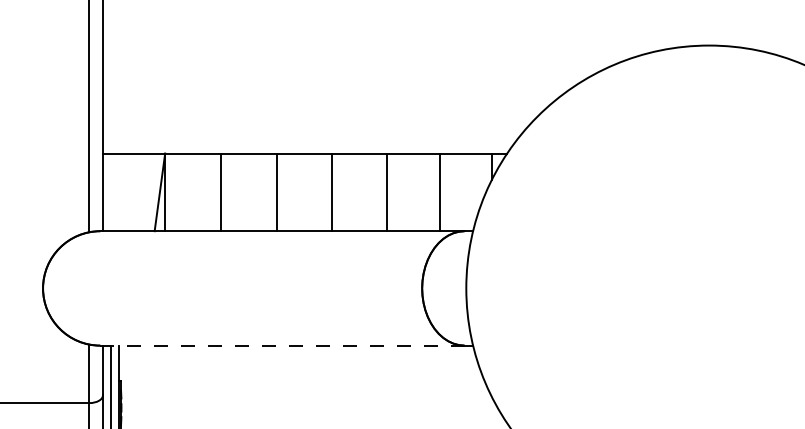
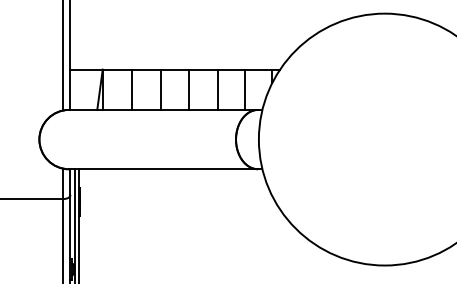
line: (284, 346) -> (164, 169), dashed -> solid

